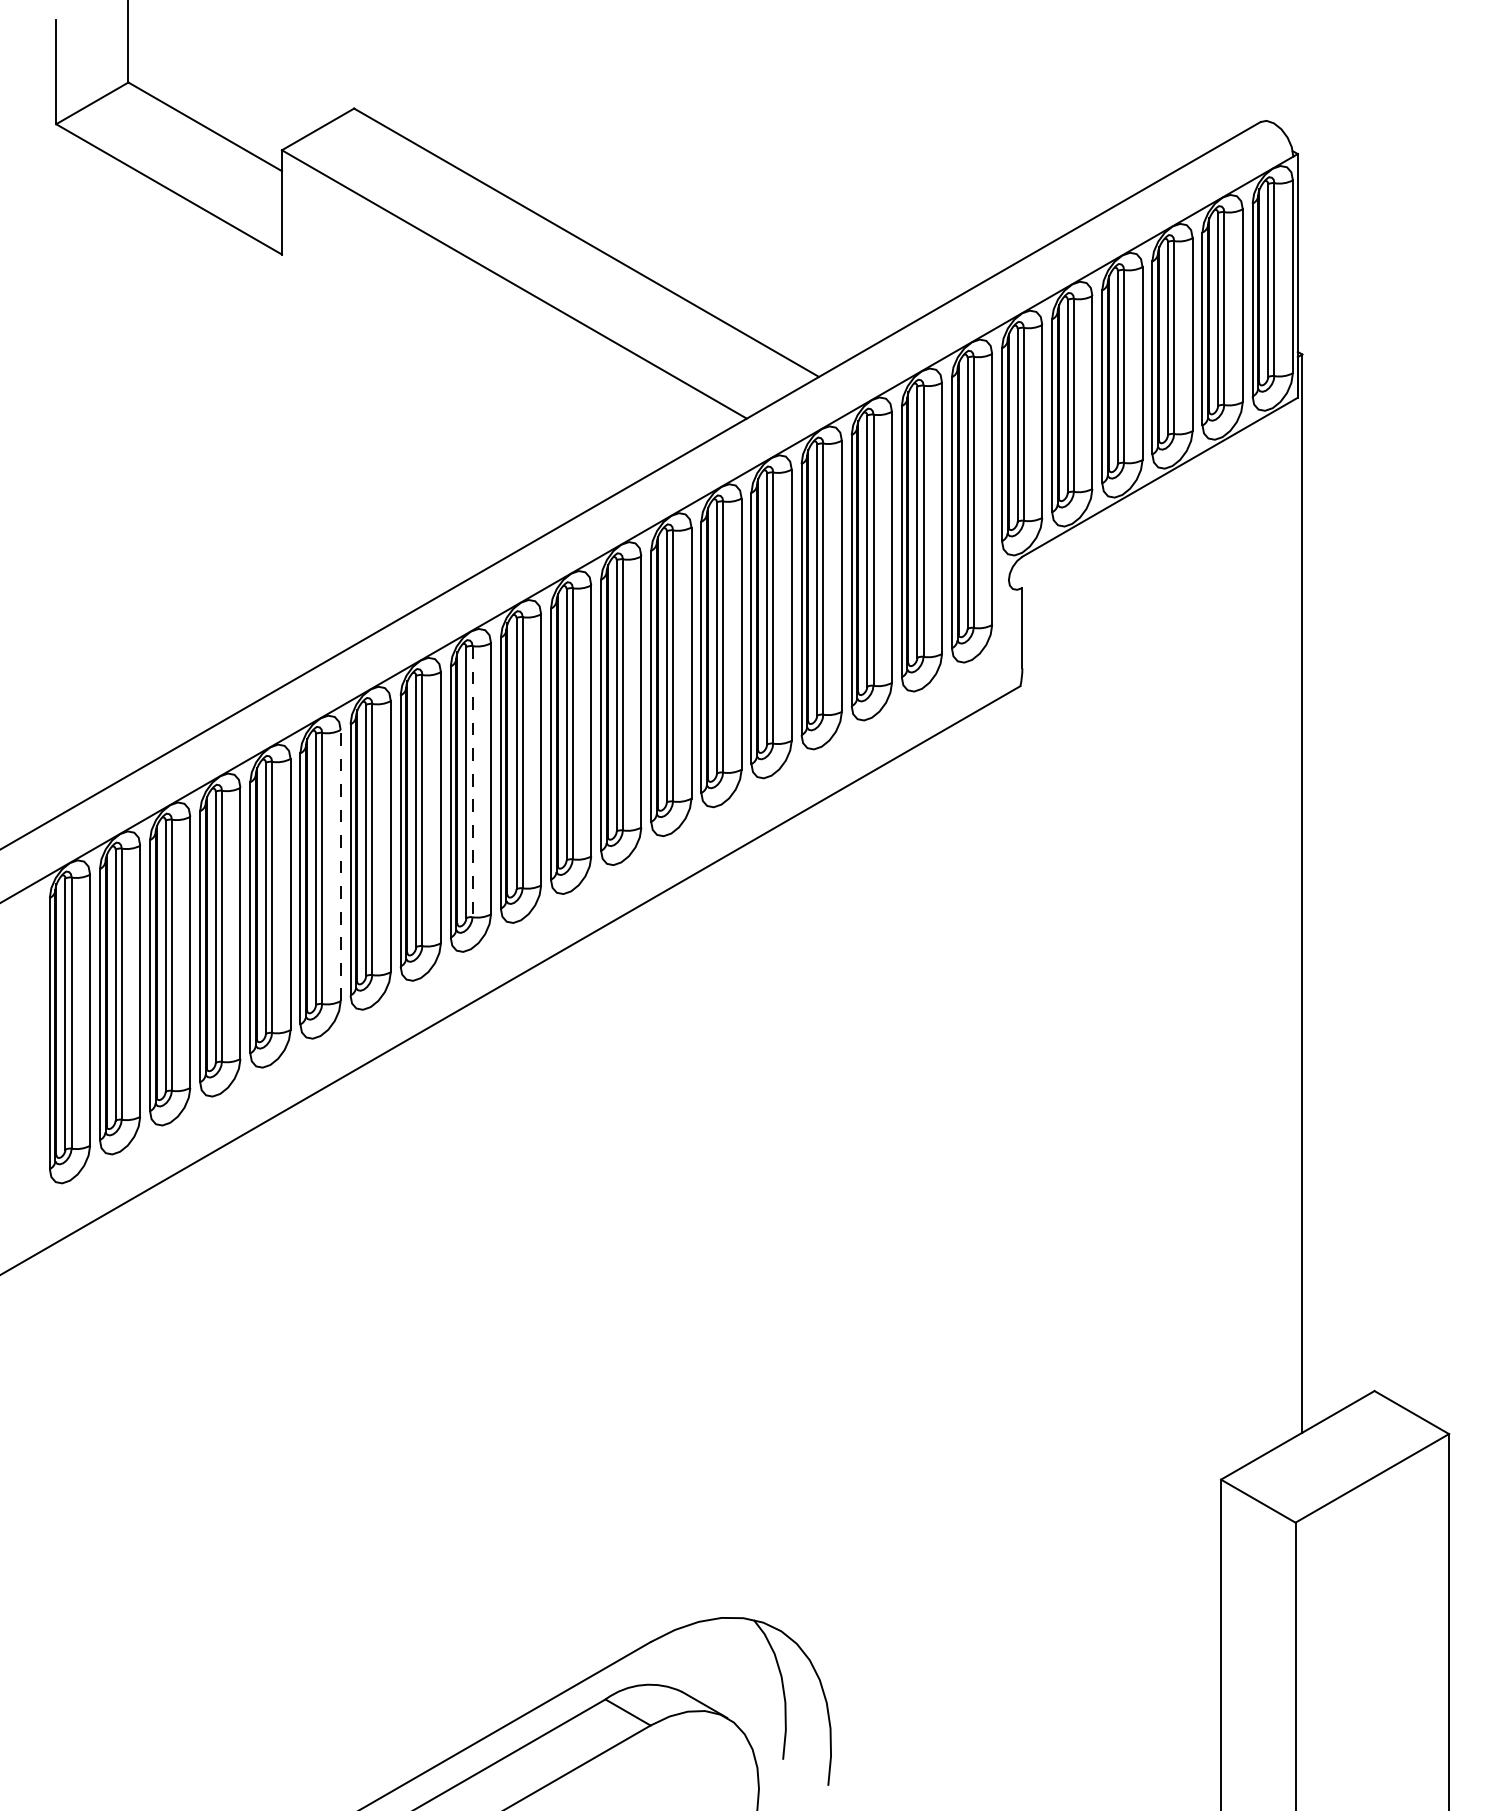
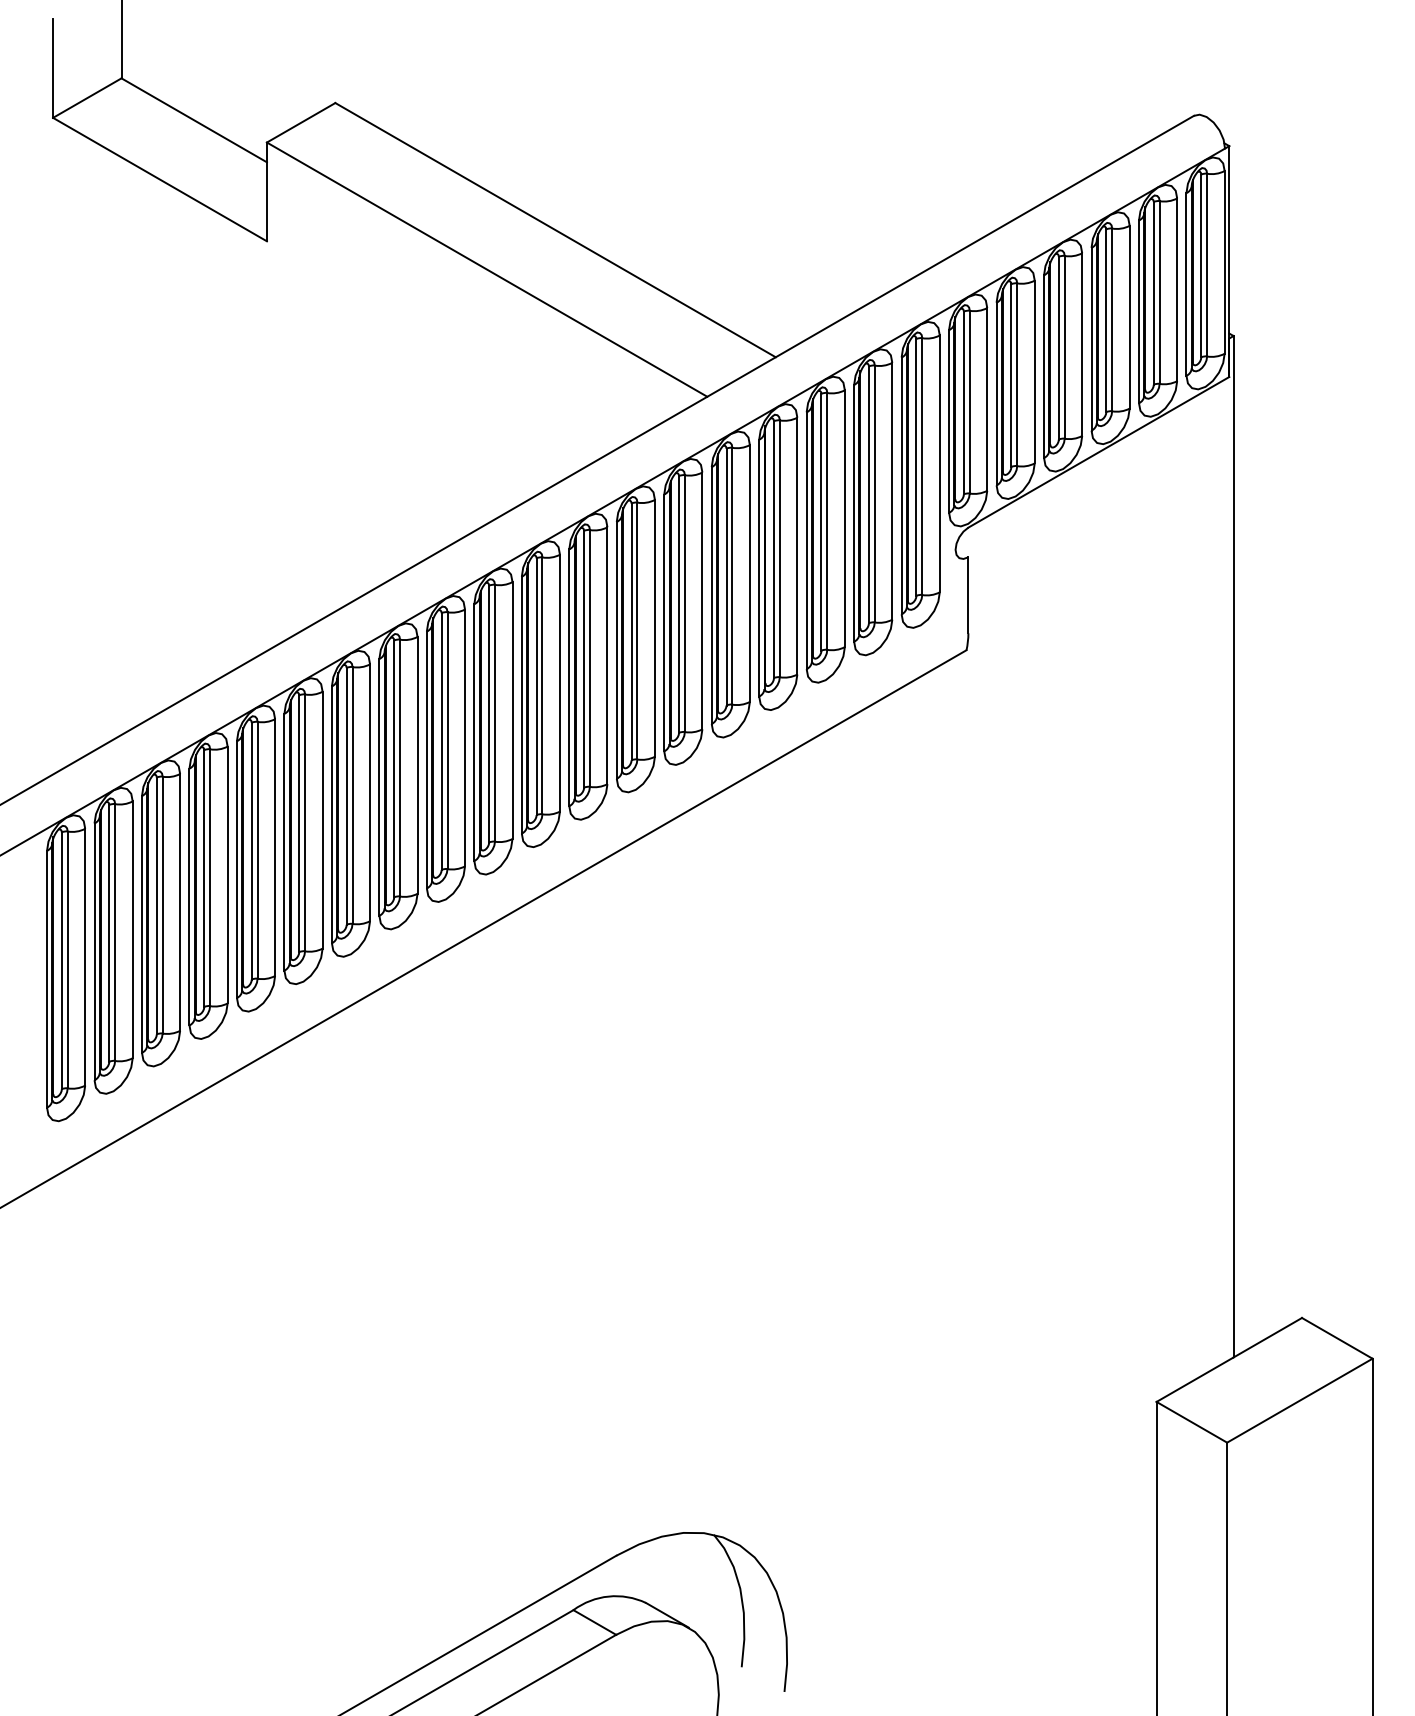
line: (472, 782) -> (447, 741), dashed -> solid
line: (340, 864) -> (322, 819), dashed -> solid

